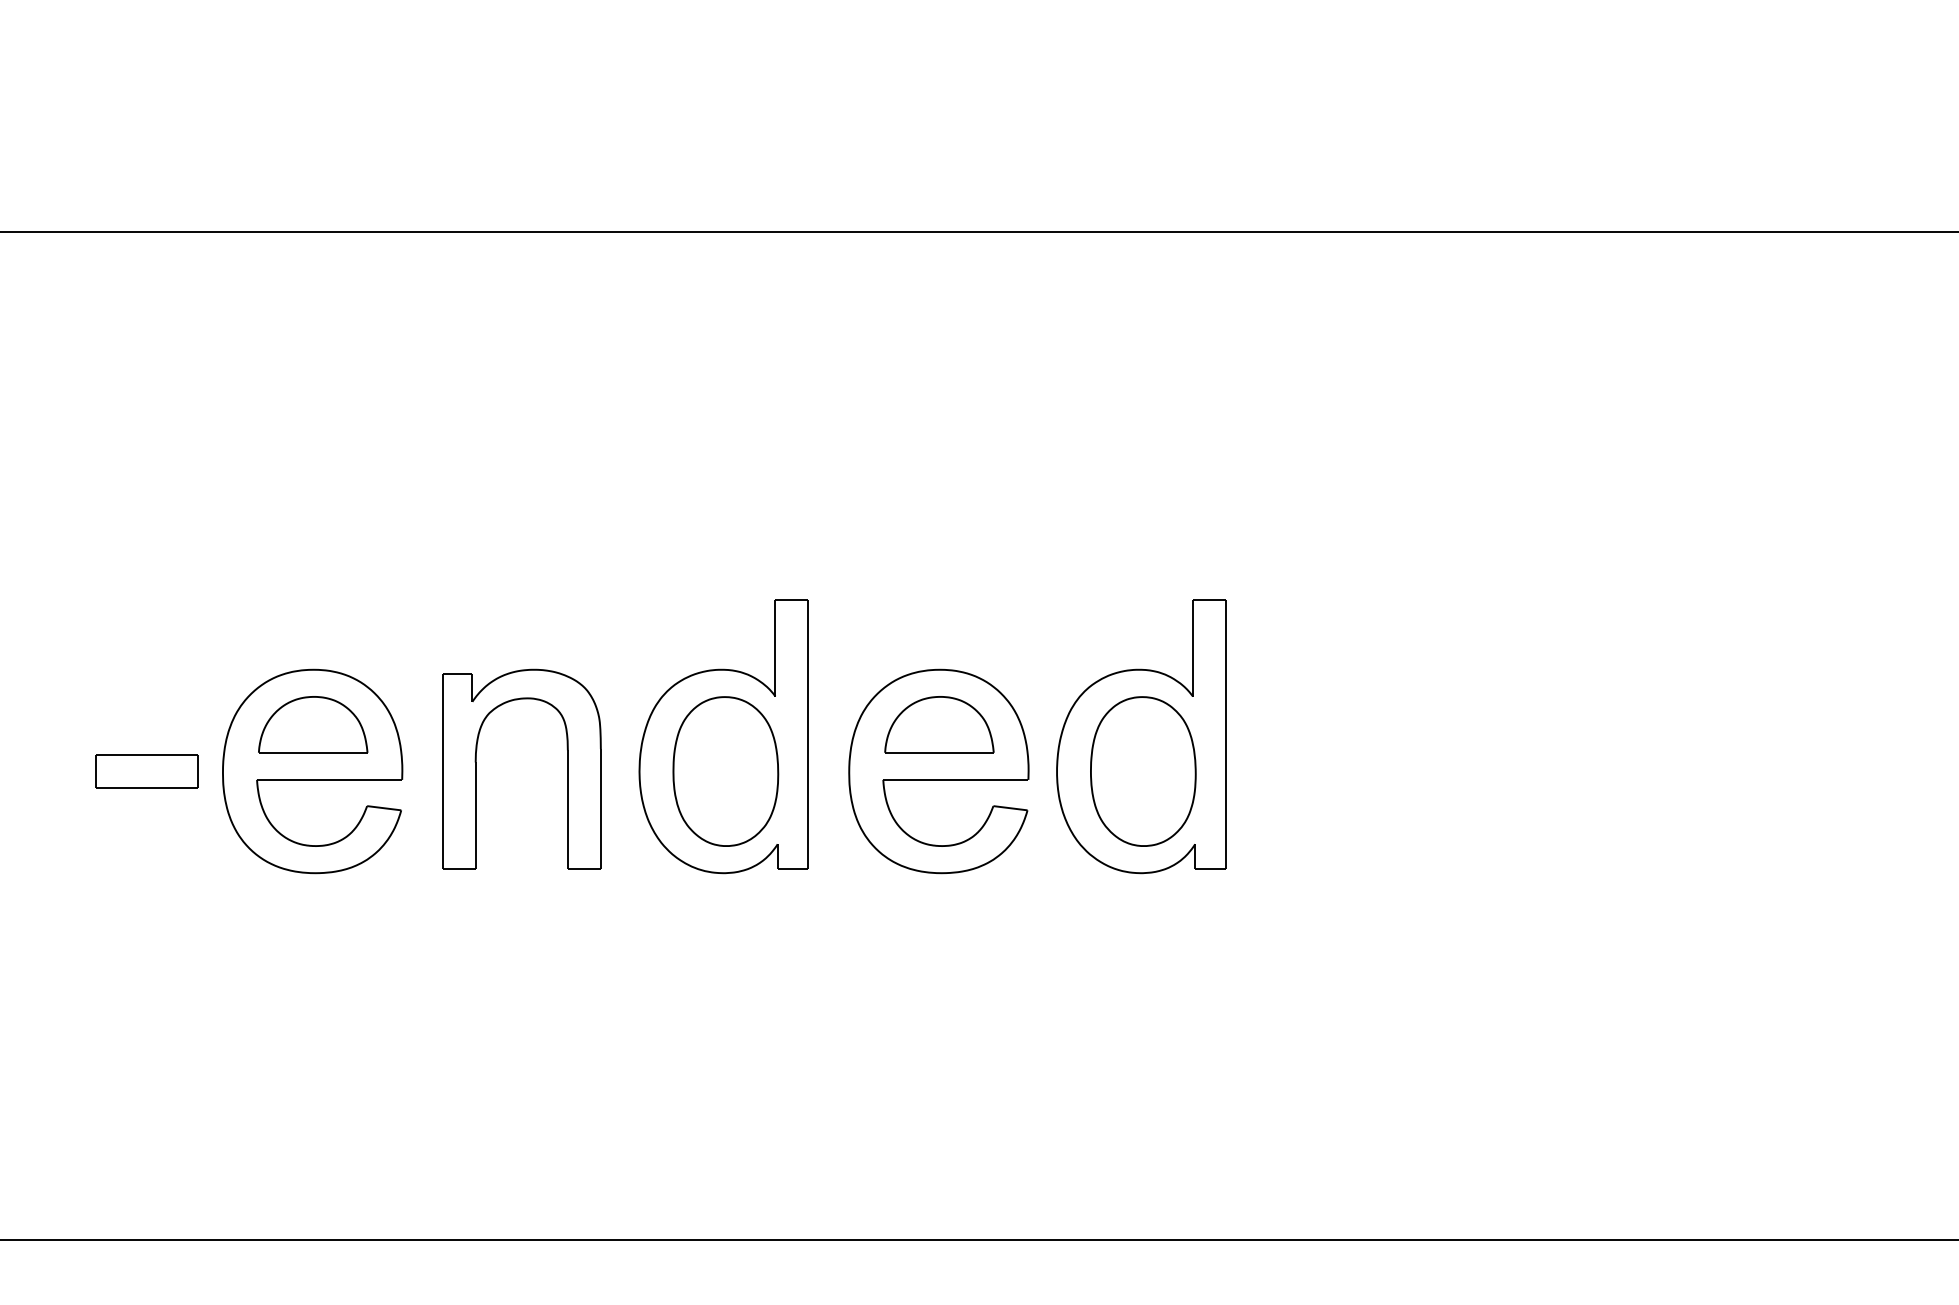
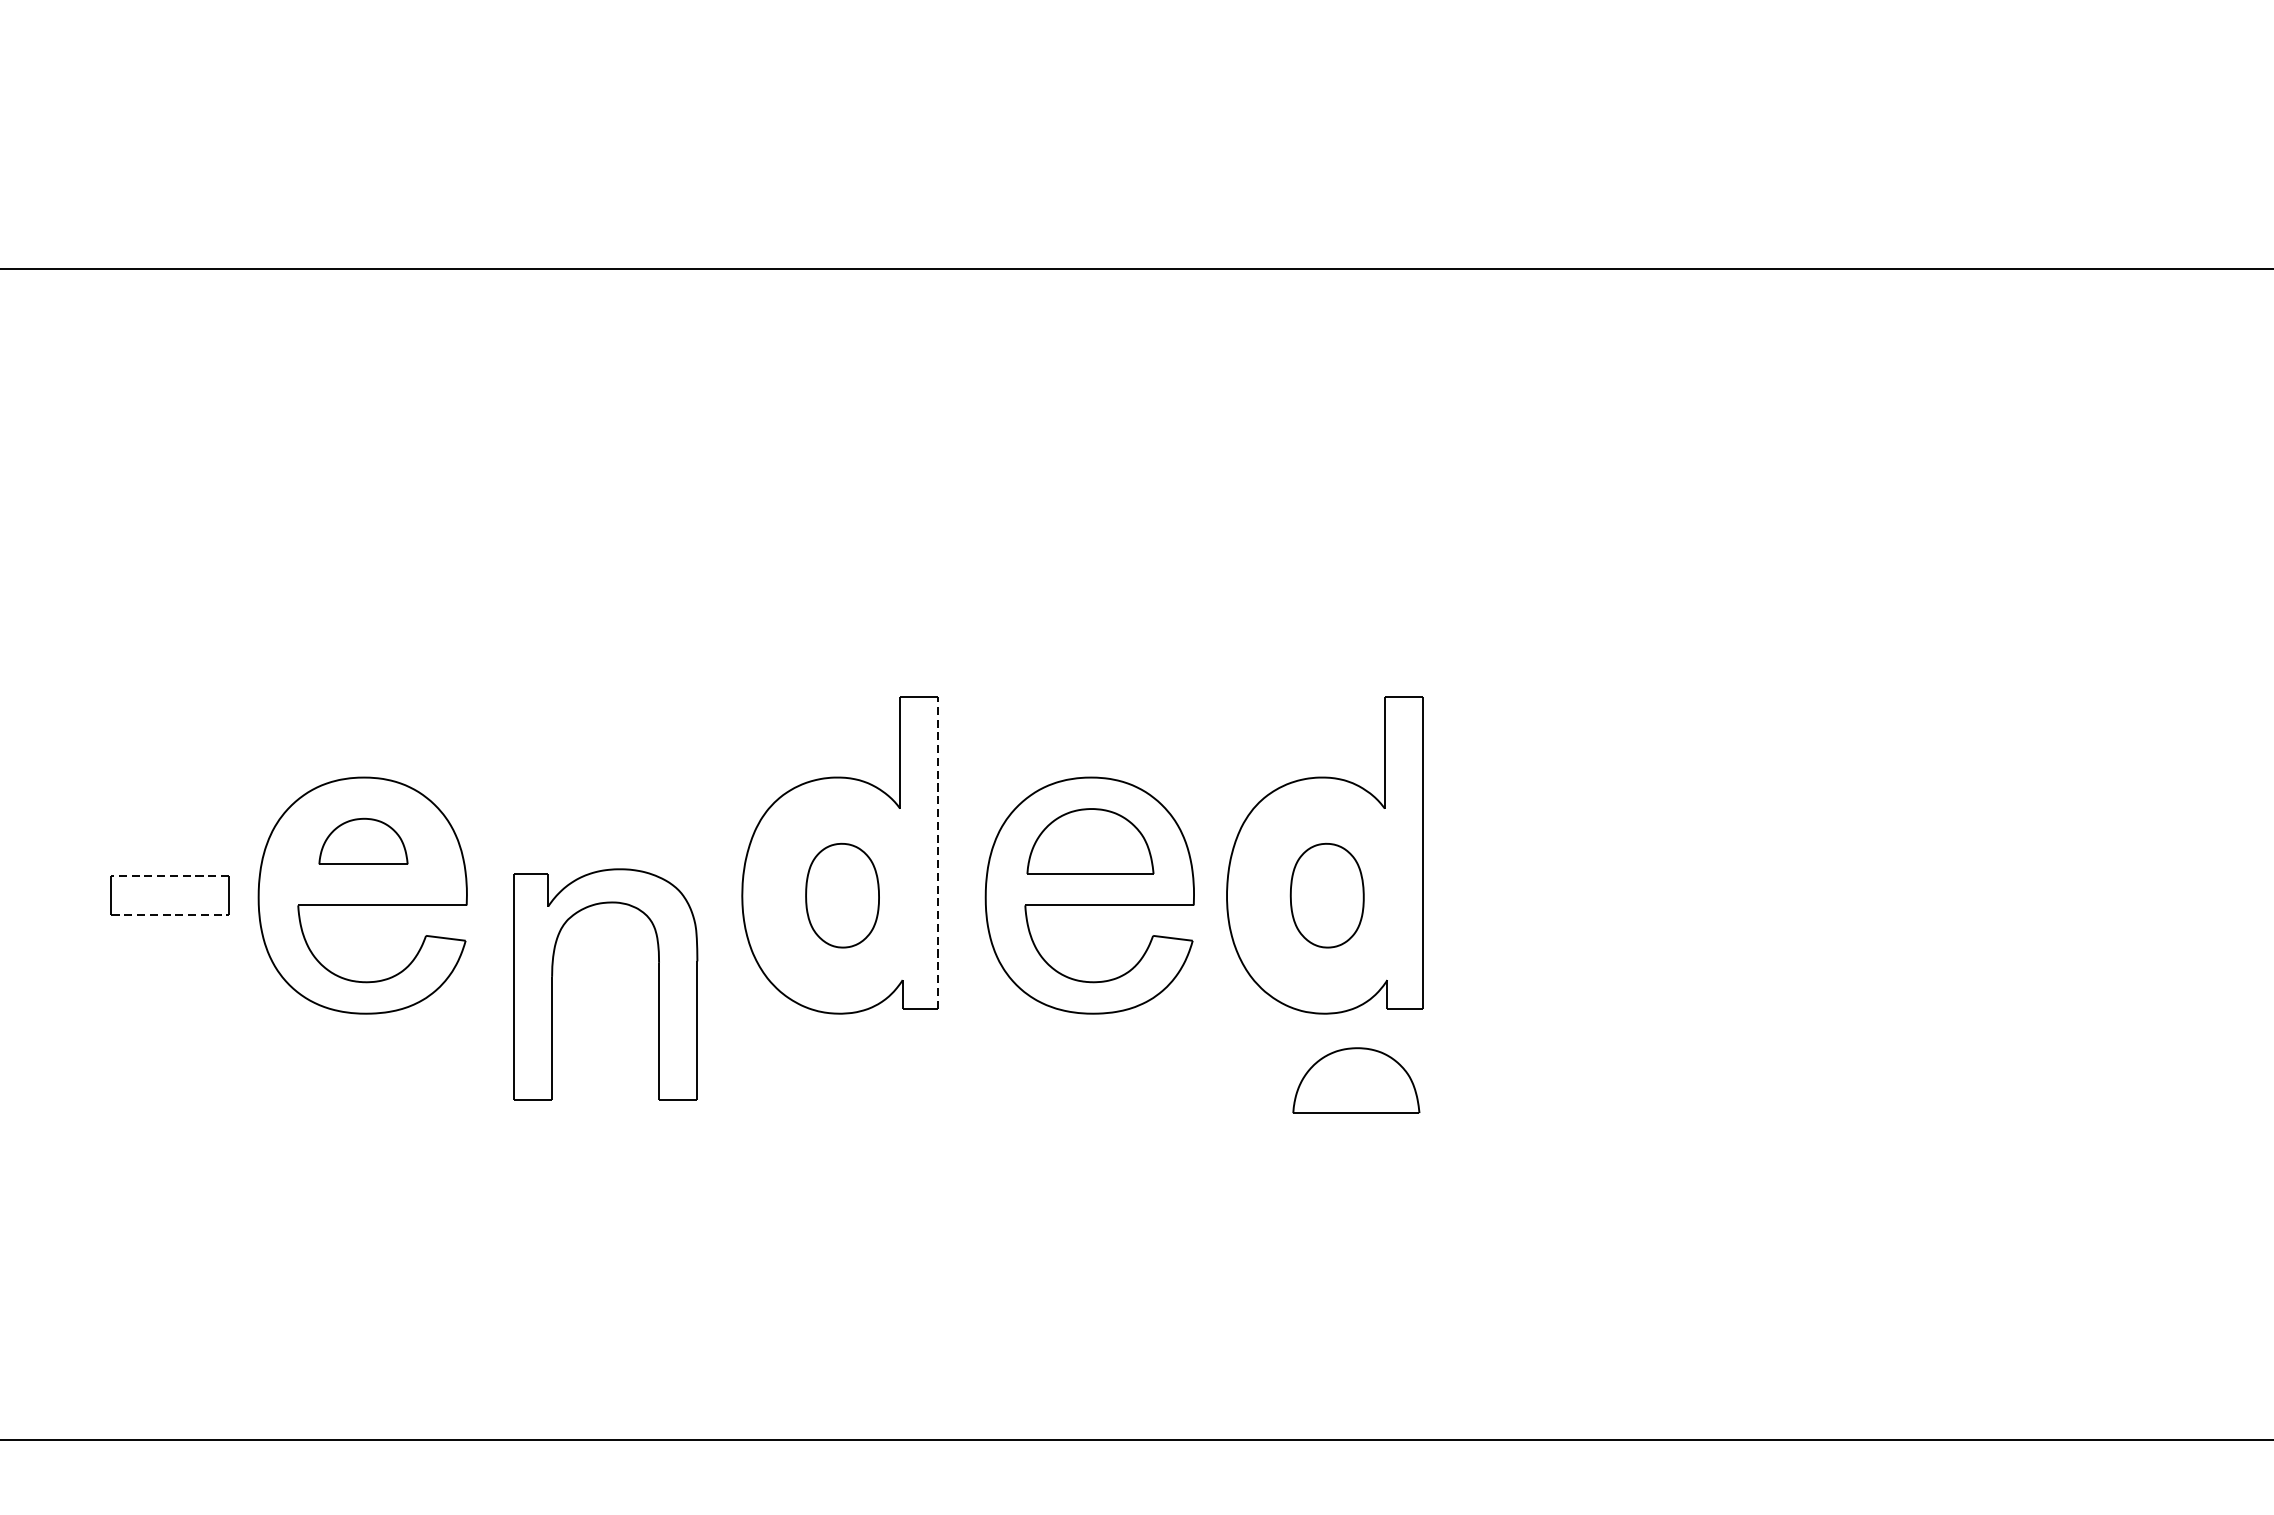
part: (313, 724) -> (363, 841), size x0.7
line: (808, 733) -> (938, 851), solid -> dashed
line: (146, 754) -> (169, 875), solid -> dashed
part: (476, 768) -> (553, 983), moved
part: (725, 771) -> (842, 895), size x0.6
part: (1143, 771) -> (1327, 895), size x0.6
line: (146, 788) -> (169, 915), solid -> dashed
part: (1168, 930) -> (1356, 1080), added

